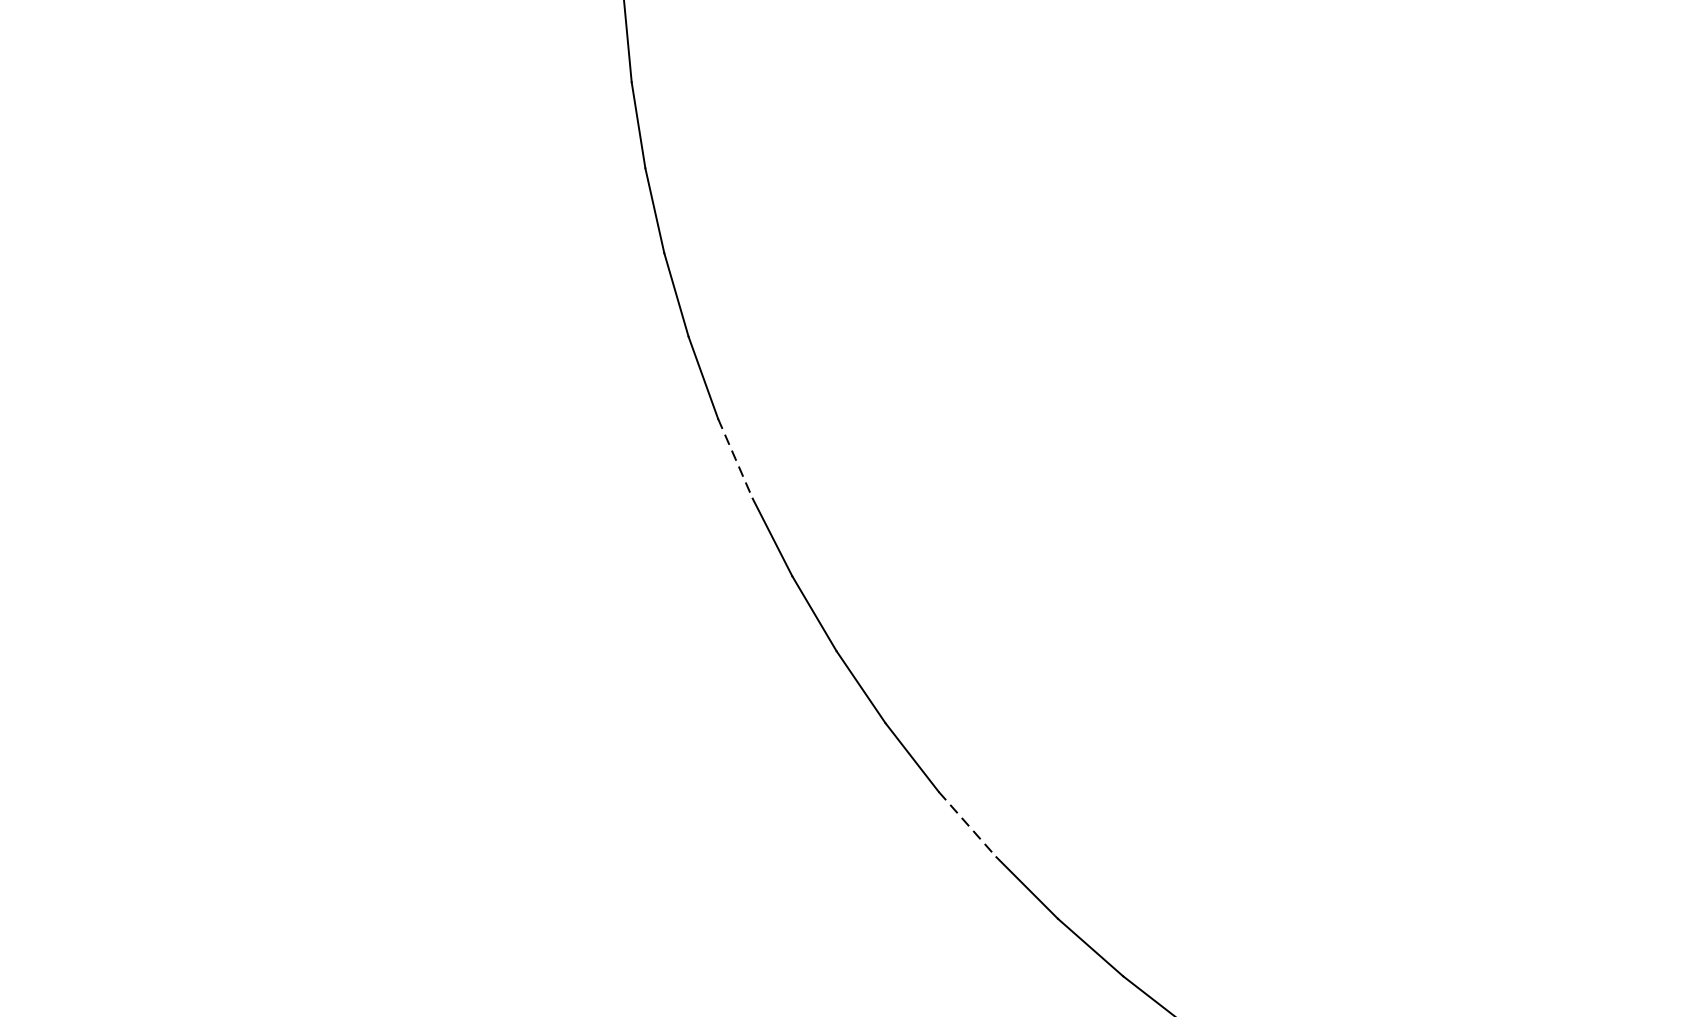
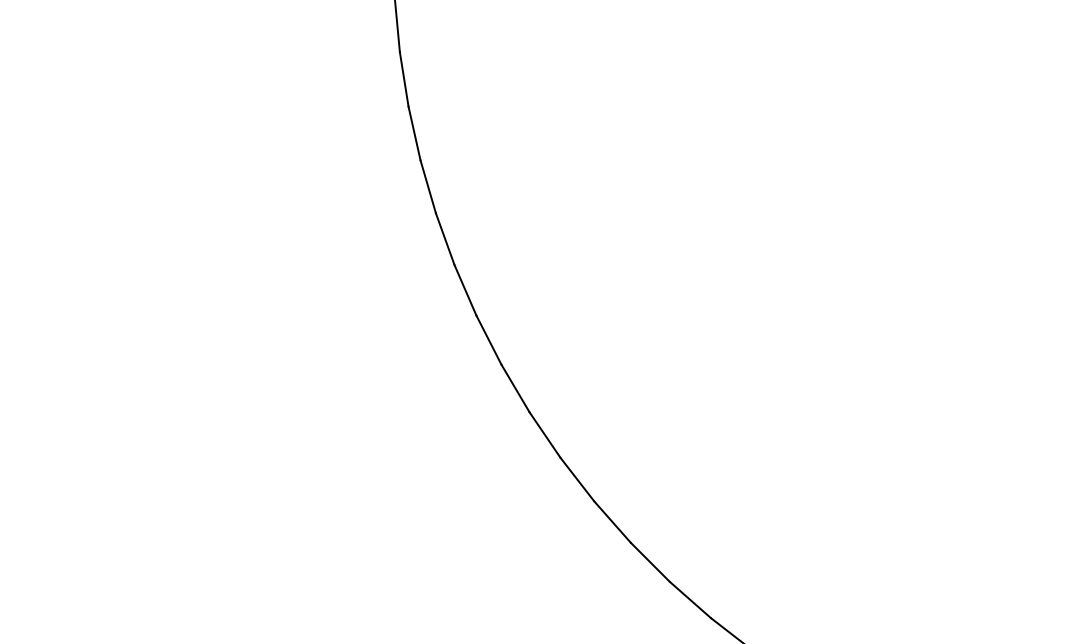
line: (735, 458) -> (465, 290), dashed -> solid
line: (967, 825) -> (612, 522), dashed -> solid

